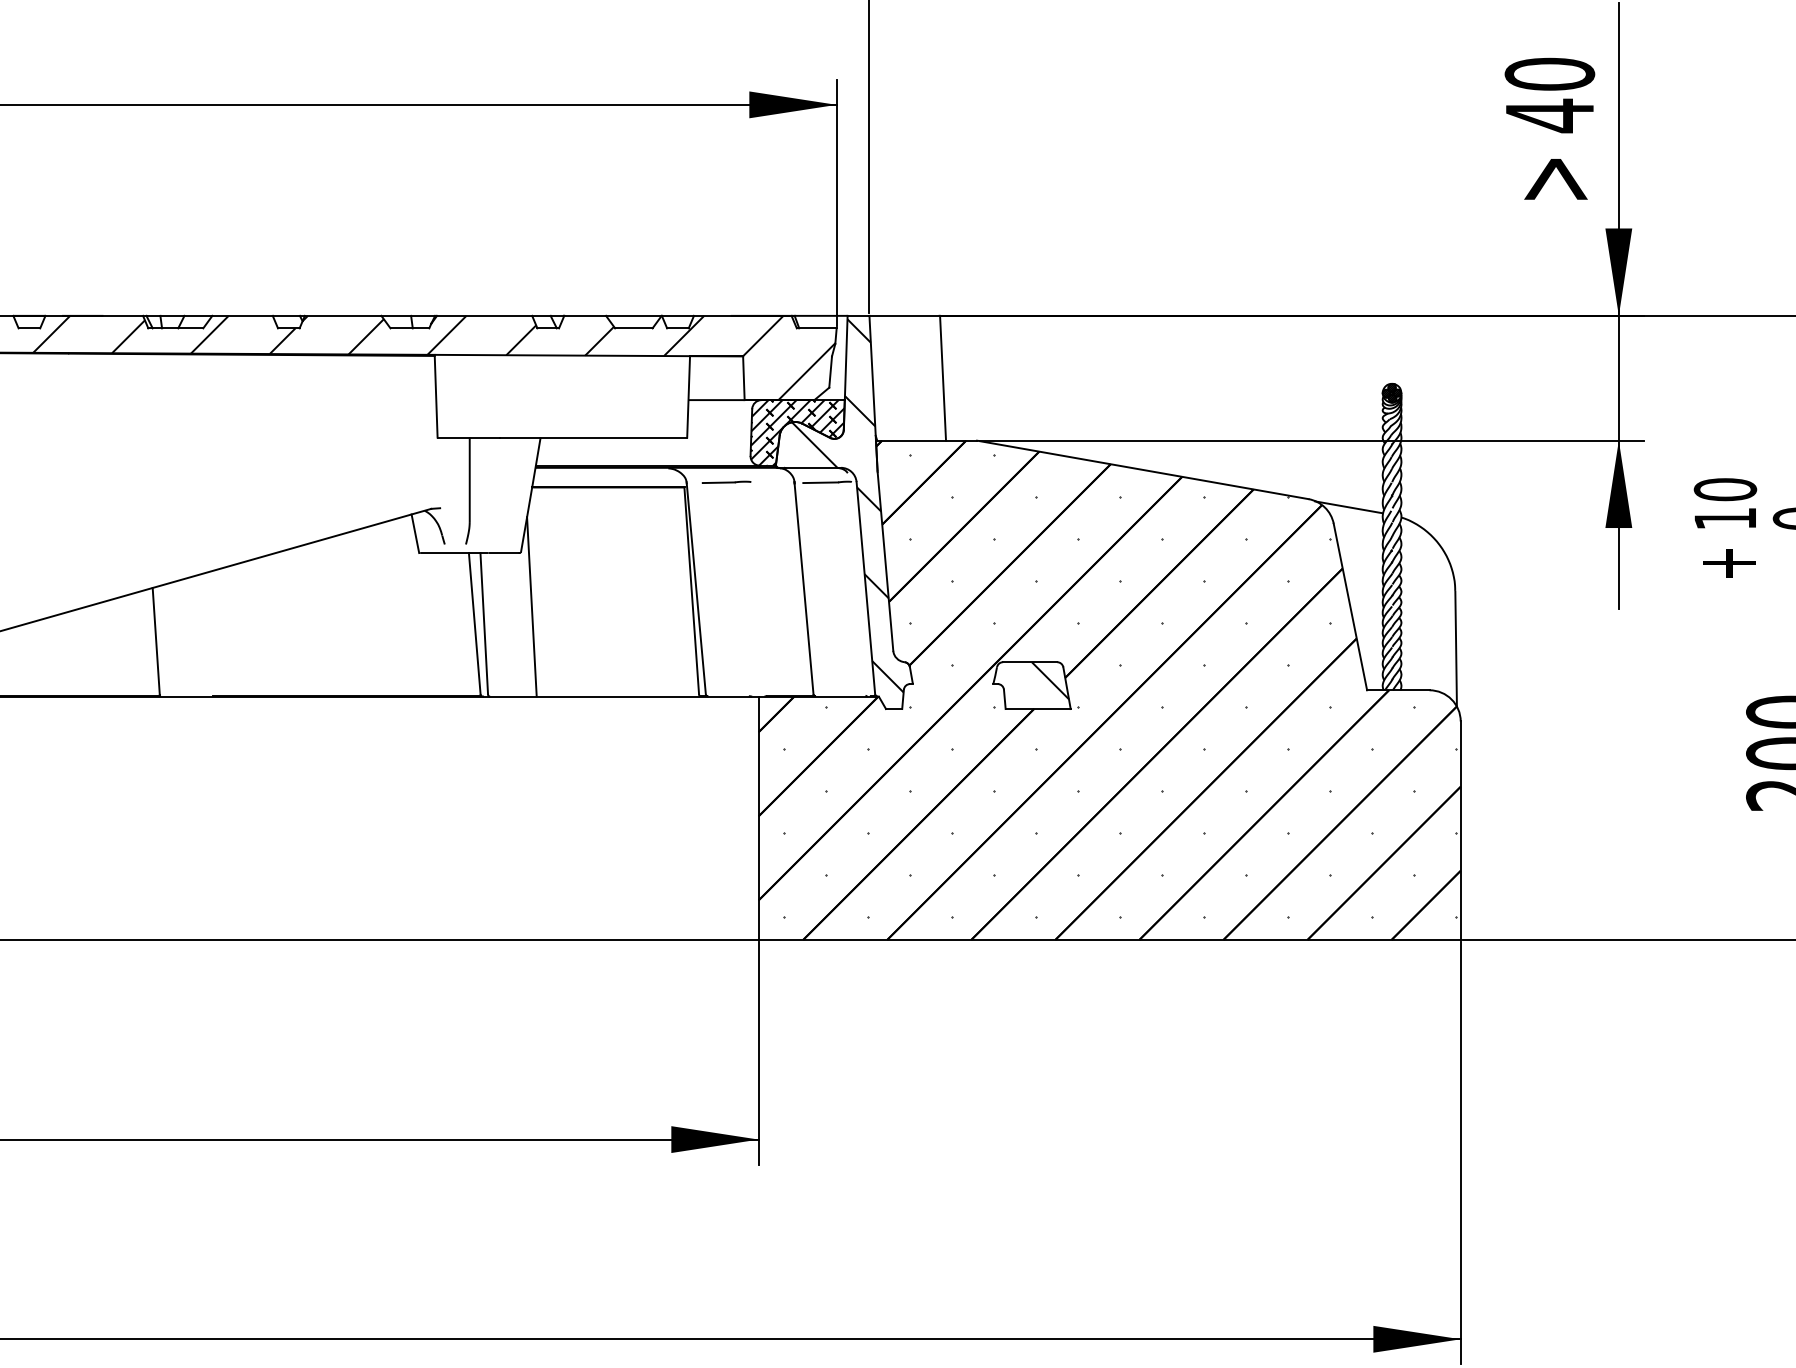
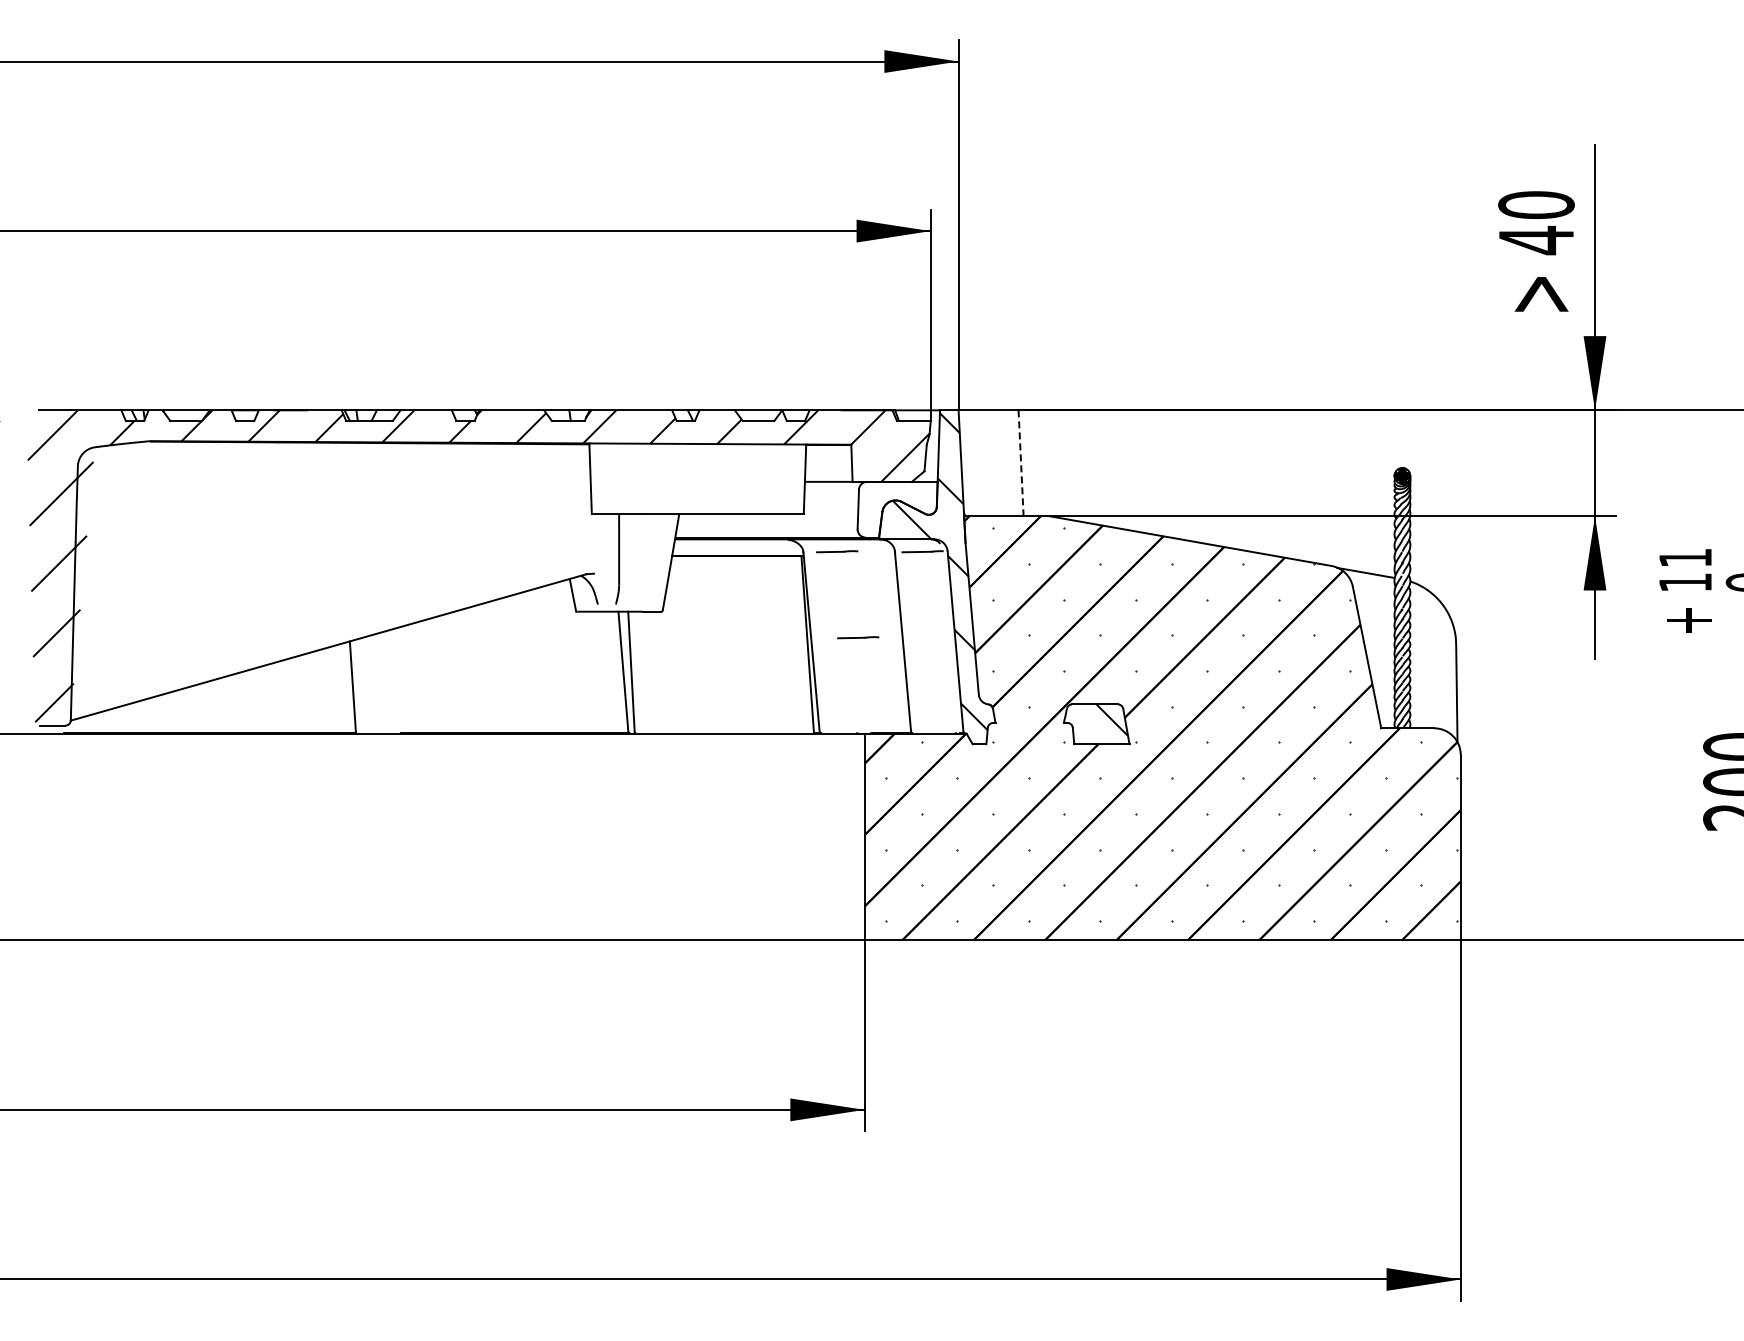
line: (943, 377) -> (1021, 462), solid -> dashed
hatch: (797, 432) -> (897, 509), removed
text: (1725, 489) -> (1685, 557), 10 -> 11
line: (751, 583) -> (858, 637), added
line: (531, 606) -> (671, 657), removed

